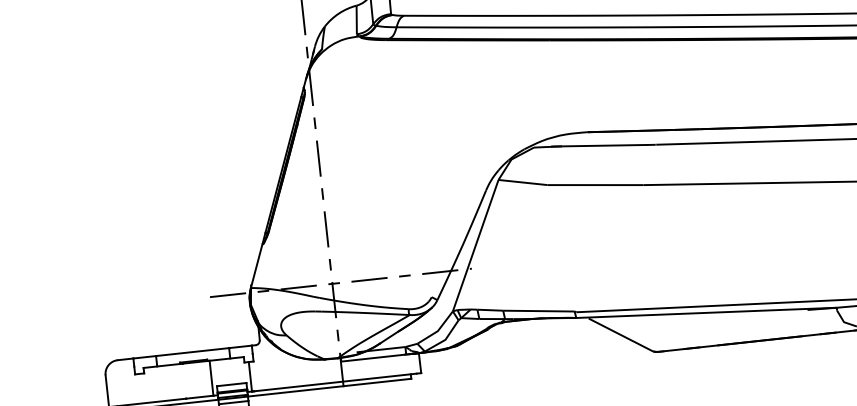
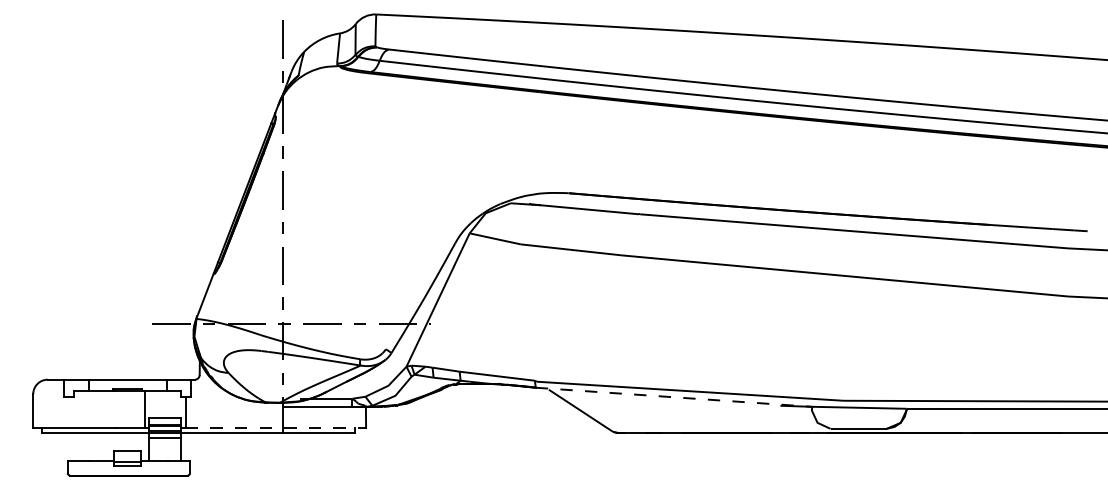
line: (707, 313) -> (674, 397), solid -> dashed
line: (334, 382) -> (273, 428), solid -> dashed

